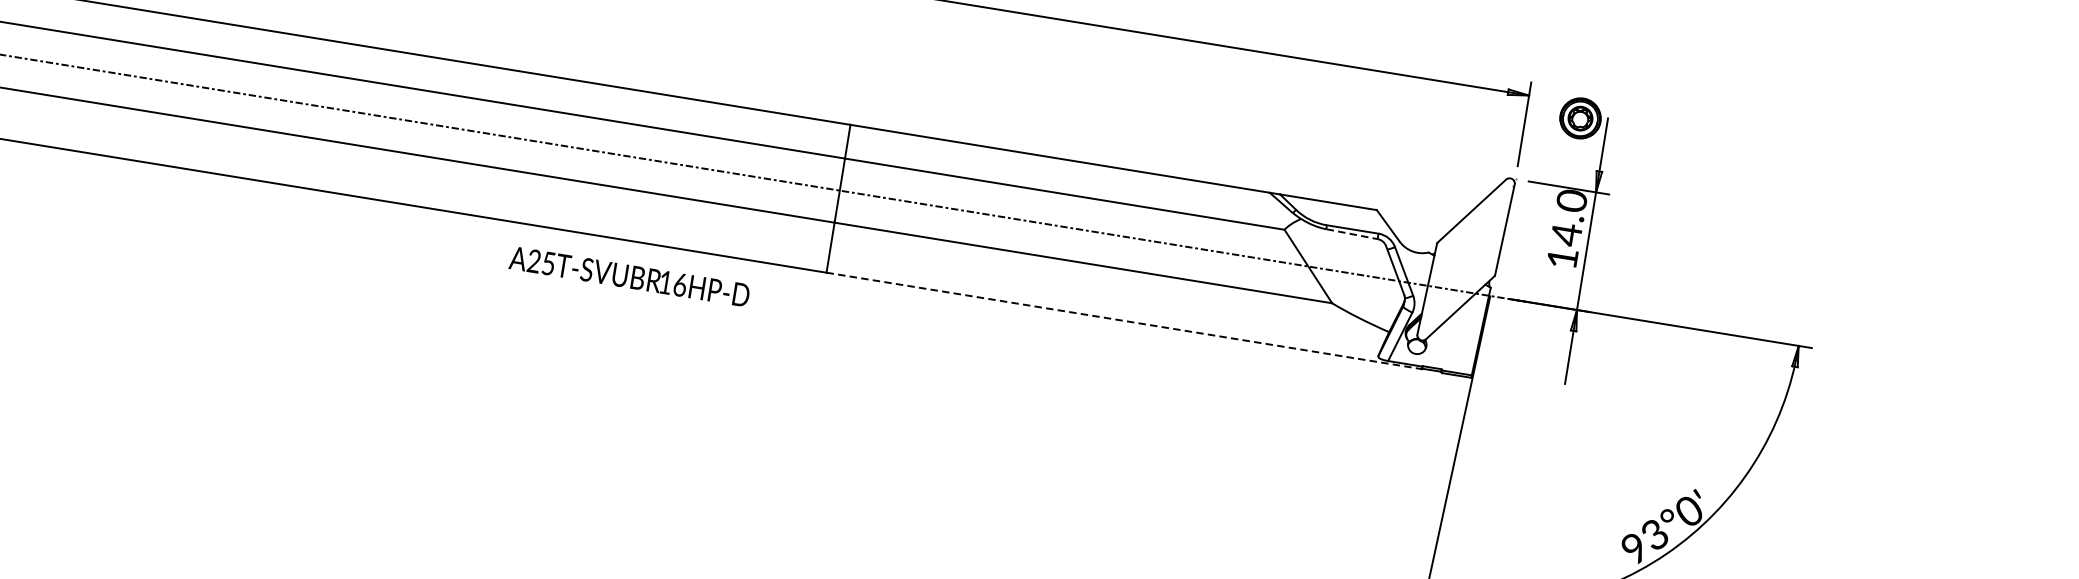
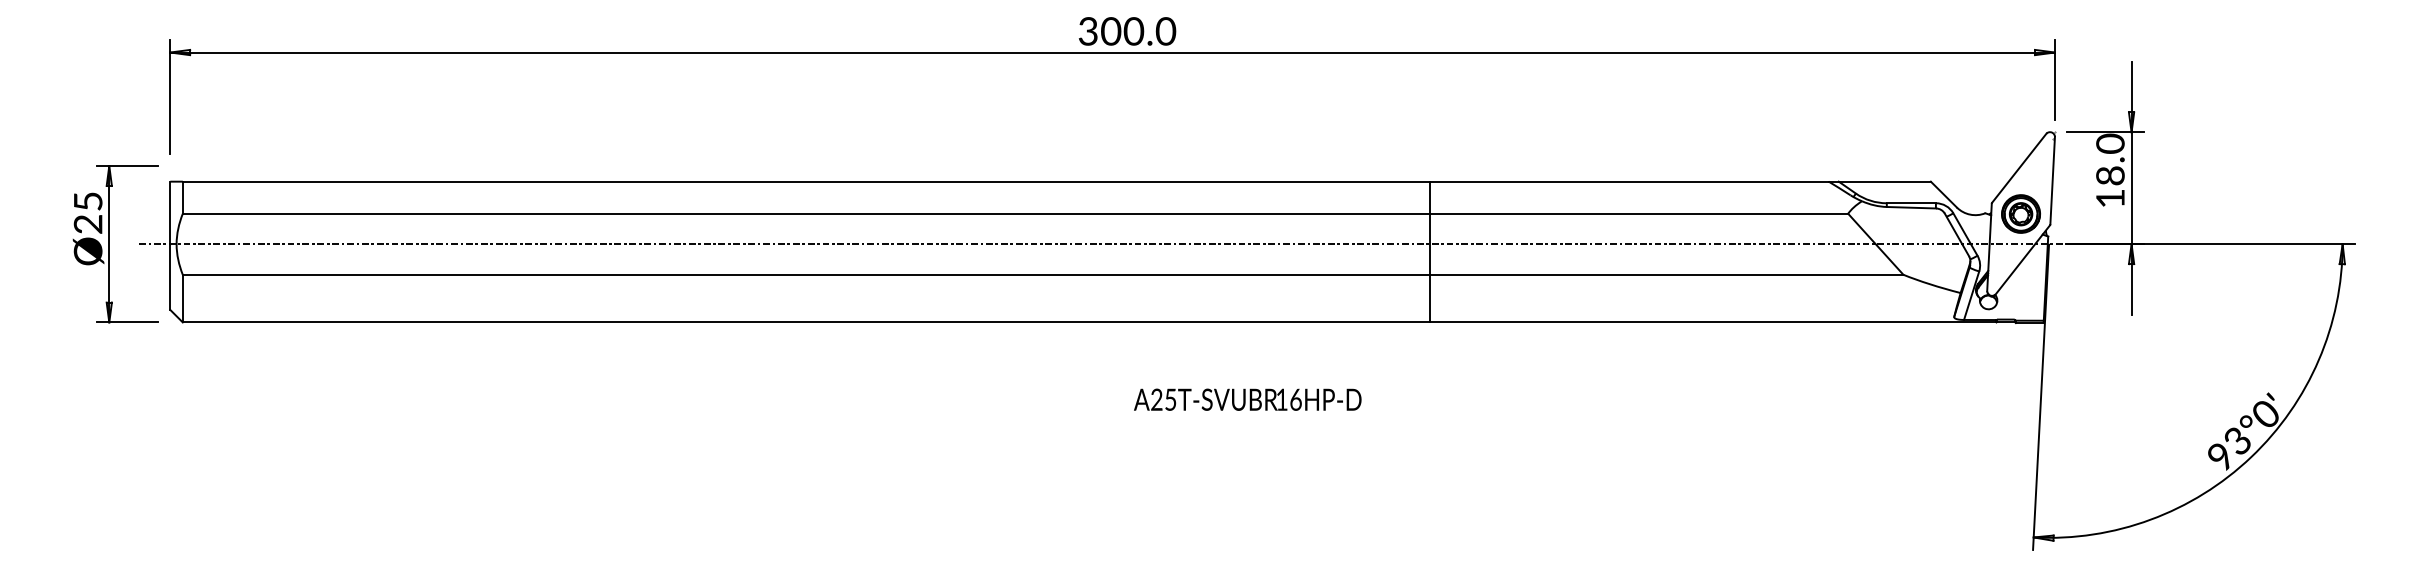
part: (1580, 117) -> (2020, 213), moved
line: (1352, 233) -> (1911, 207), dashed -> solid
text: (1566, 234) -> (2110, 175), 14.0 -> 18.0
text: (629, 276) -> (1247, 399), moved
line: (1124, 321) -> (1713, 322), dashed -> solid

